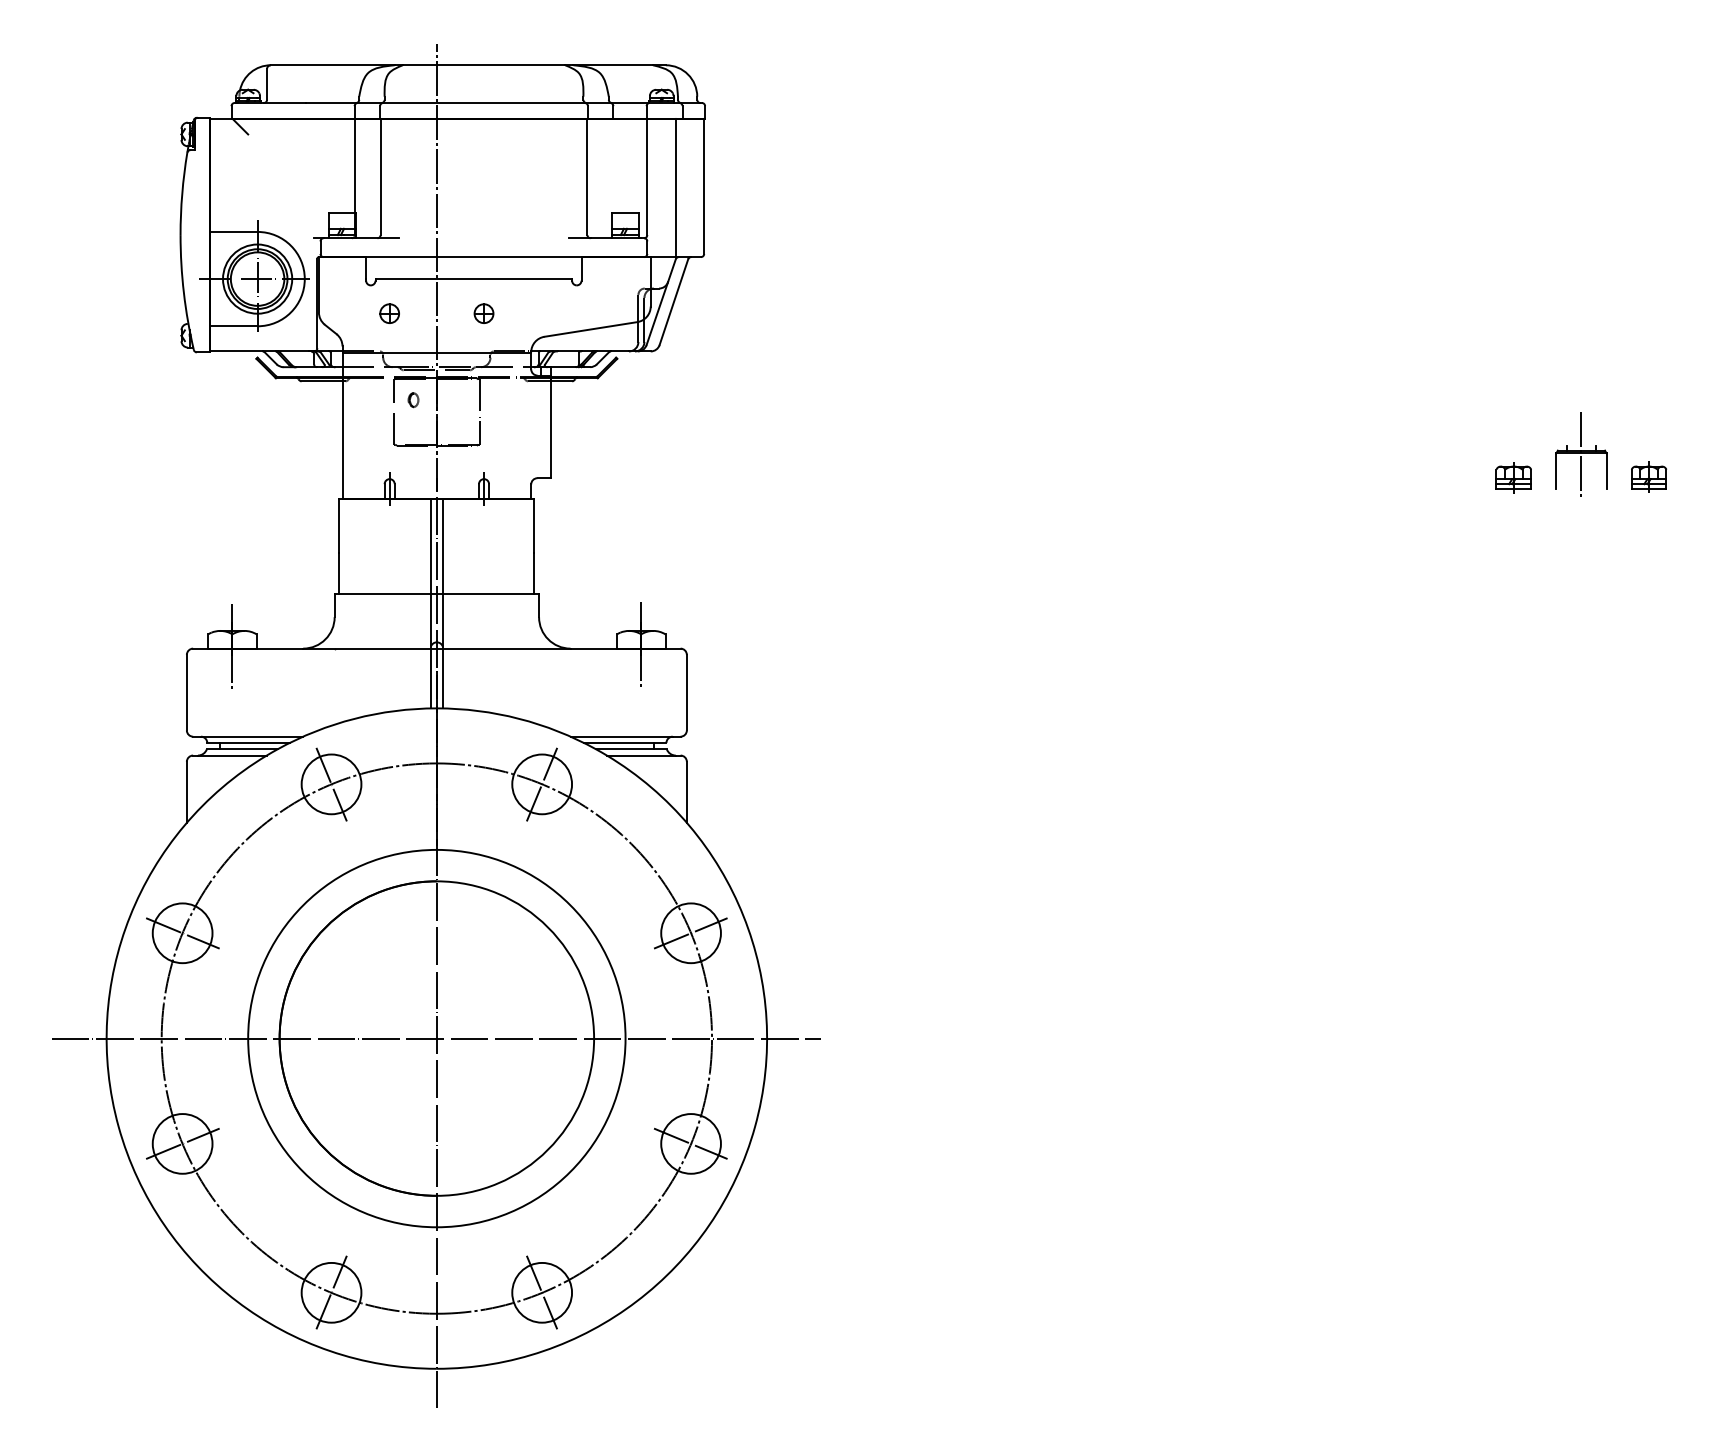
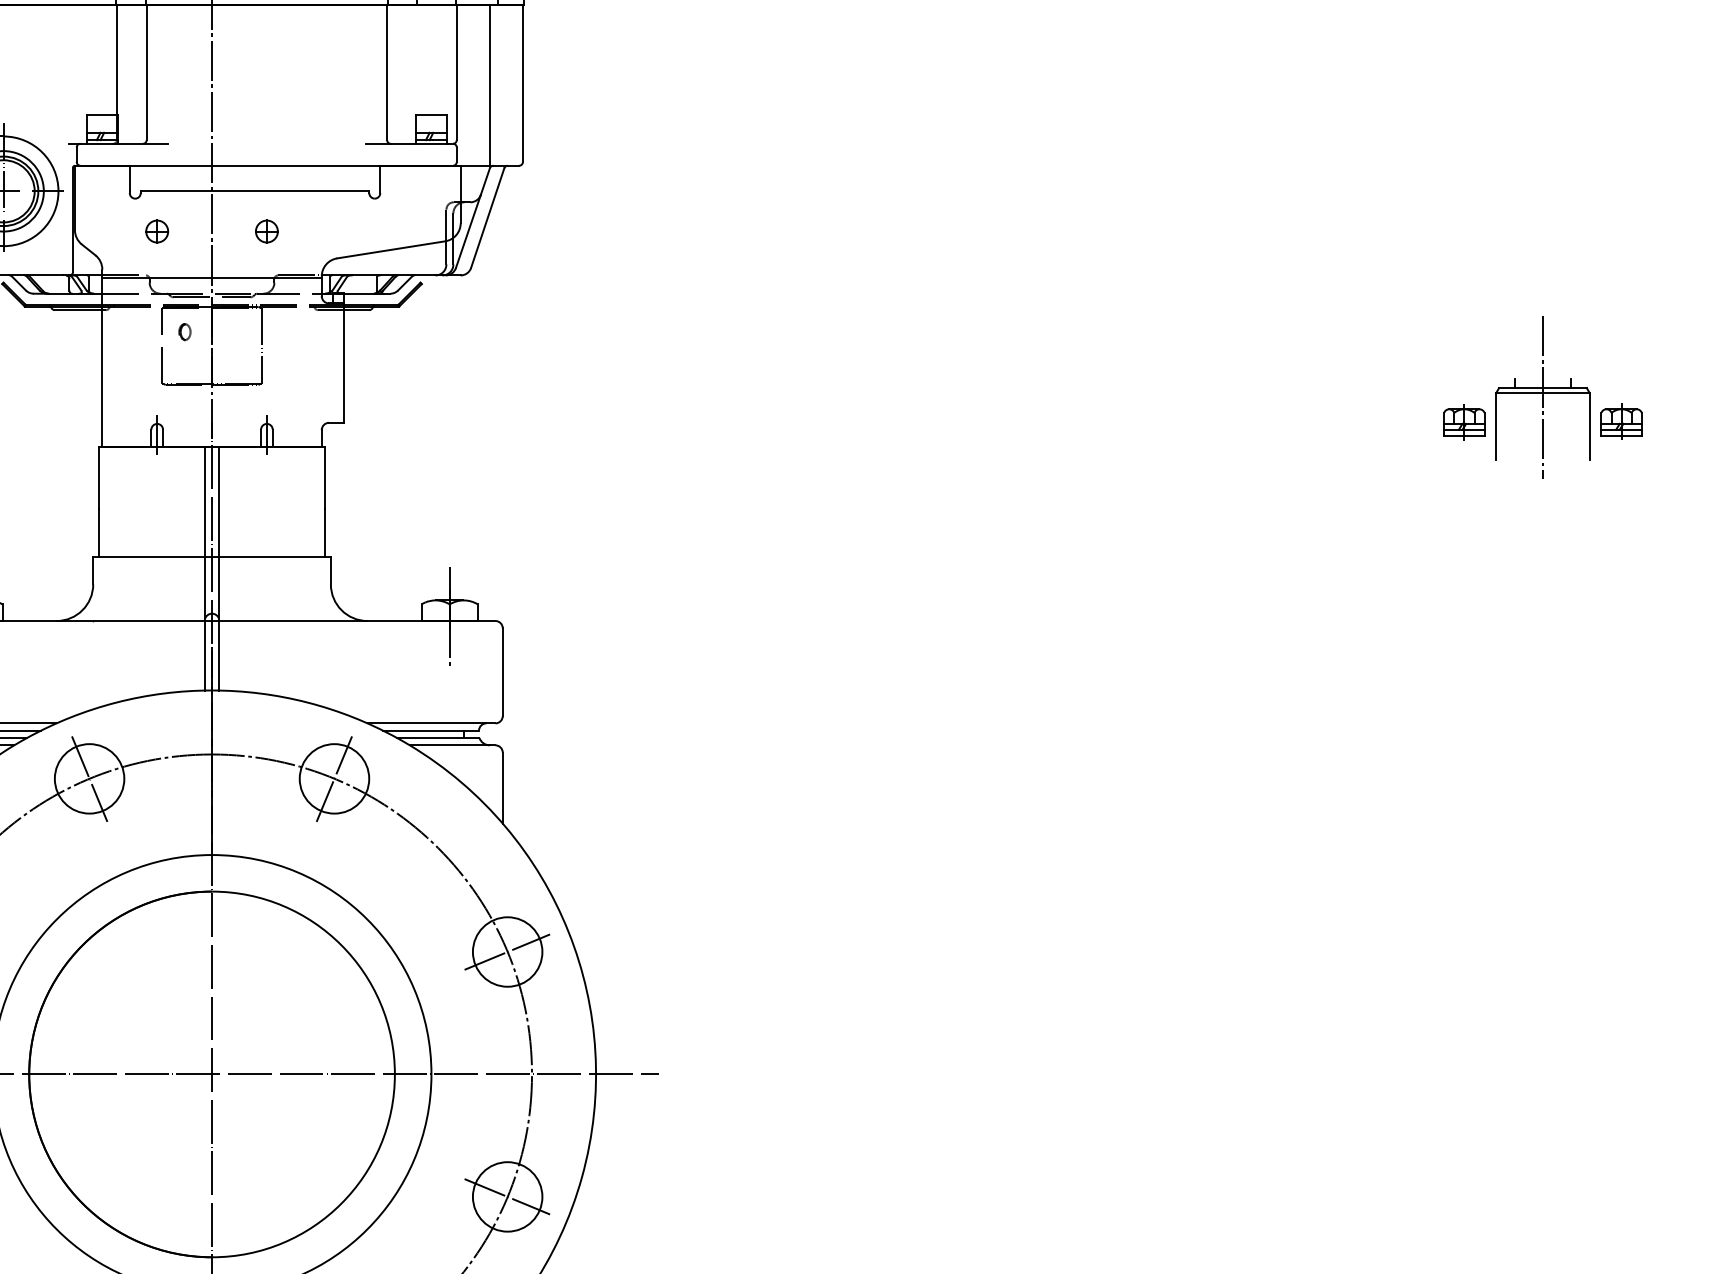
part: (1581, 454) -> (1543, 395), size x1.6

